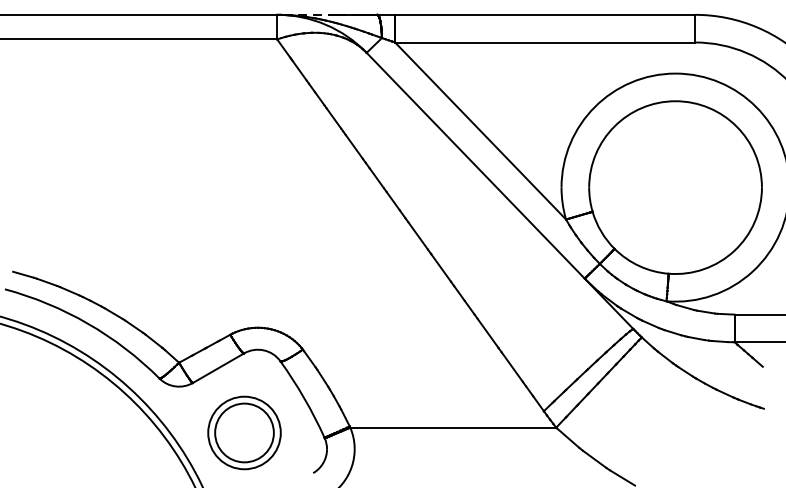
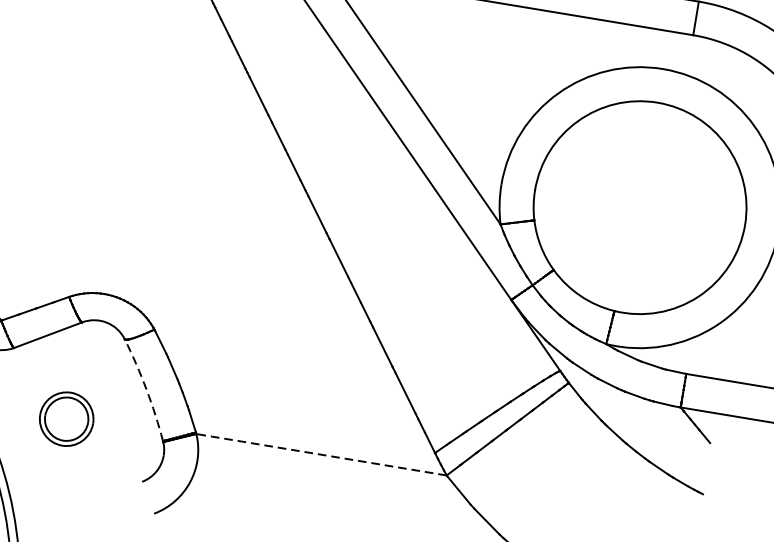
arc: (304, 398) -> (146, 389), solid -> dashed
line: (453, 427) -> (321, 454), solid -> dashed
part: (244, 432) -> (66, 418), size x0.6

